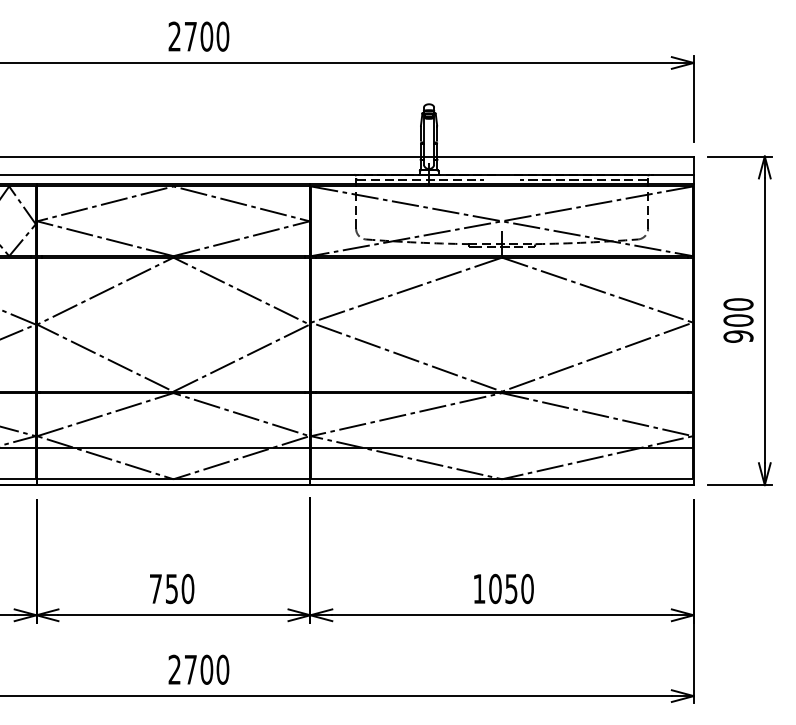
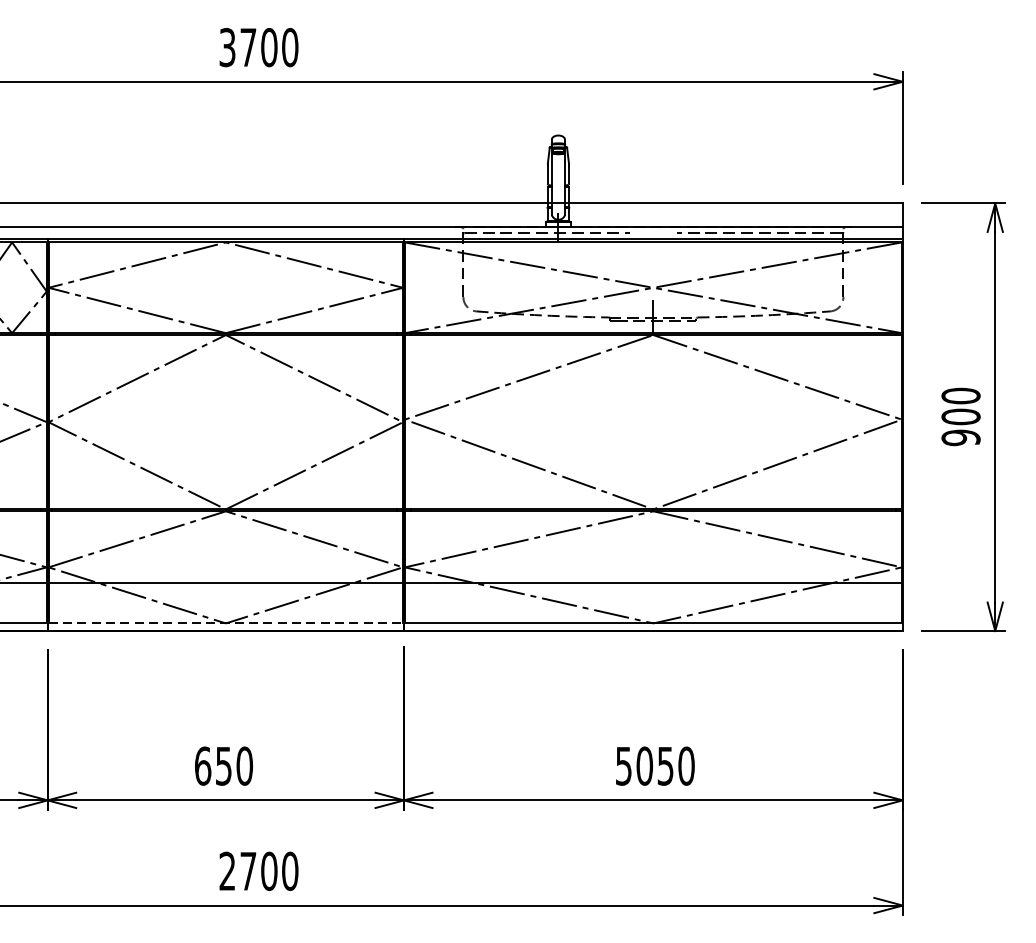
text: (174, 36) -> (227, 47), 2700 -> 3700
line: (173, 479) -> (225, 623), solid -> dashed
text: (155, 588) -> (202, 765), 750 -> 650
text: (479, 589) -> (624, 766), 1050 -> 5050

